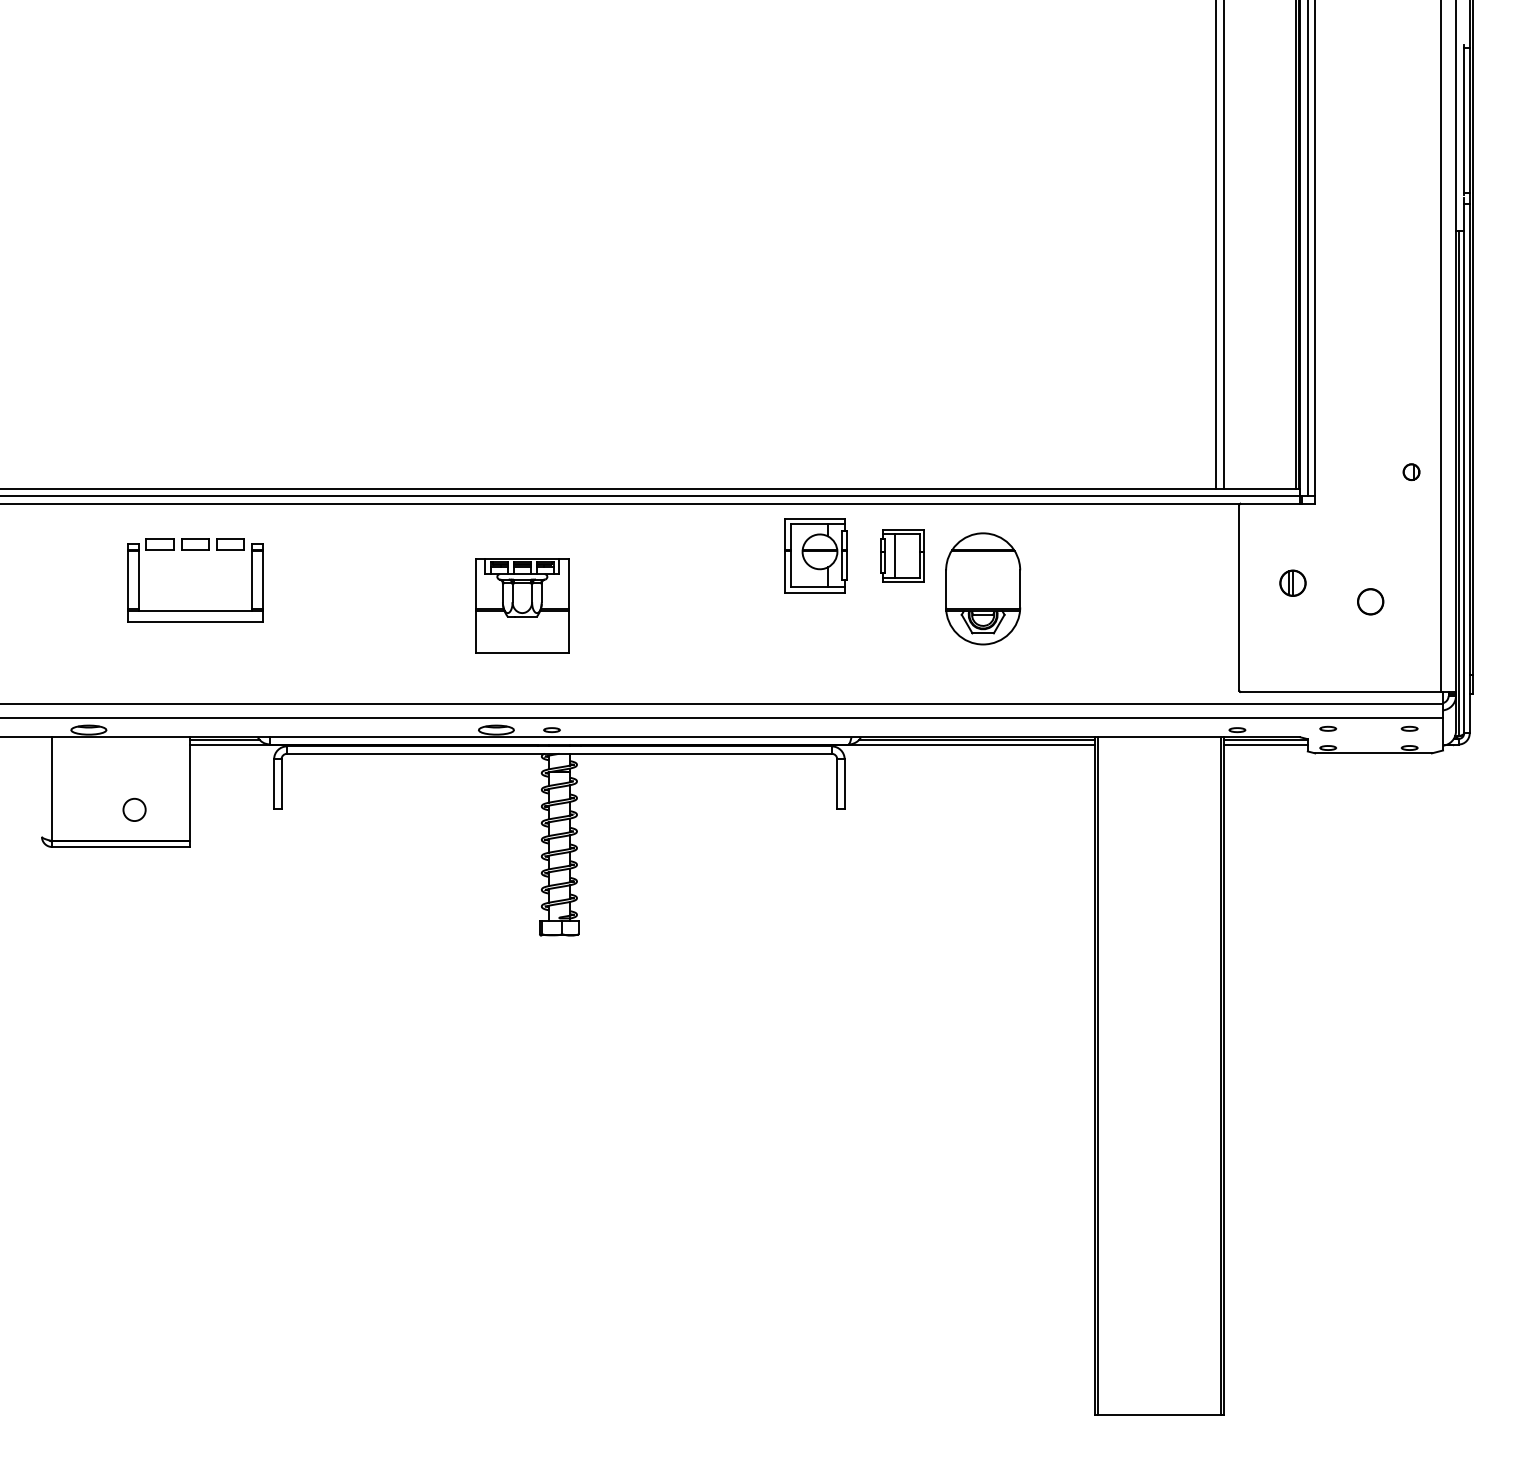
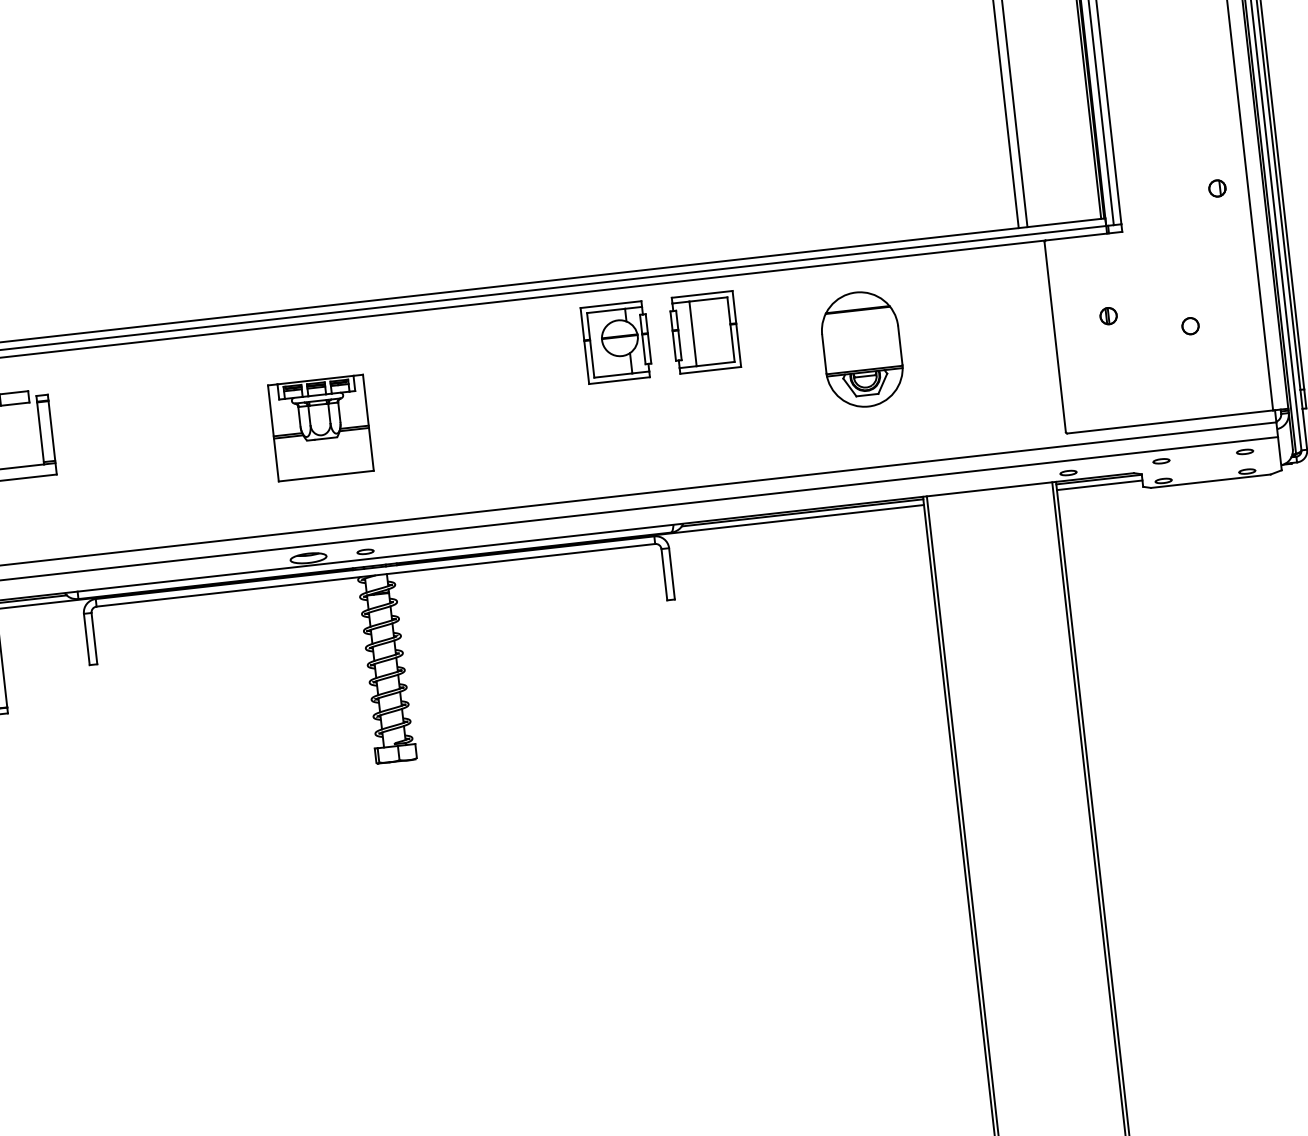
part: (902, 555) -> (704, 332), size x1.43
part: (1292, 583) -> (1108, 316), size x0.62
part: (983, 588) -> (862, 349), moved
circle: (1370, 601) -> (1190, 325), size x0.62

